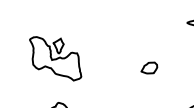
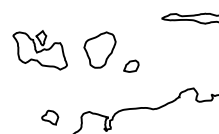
part: (118, 46) -> (99, 49), added
part: (54, 58) -> (39, 50), moved

